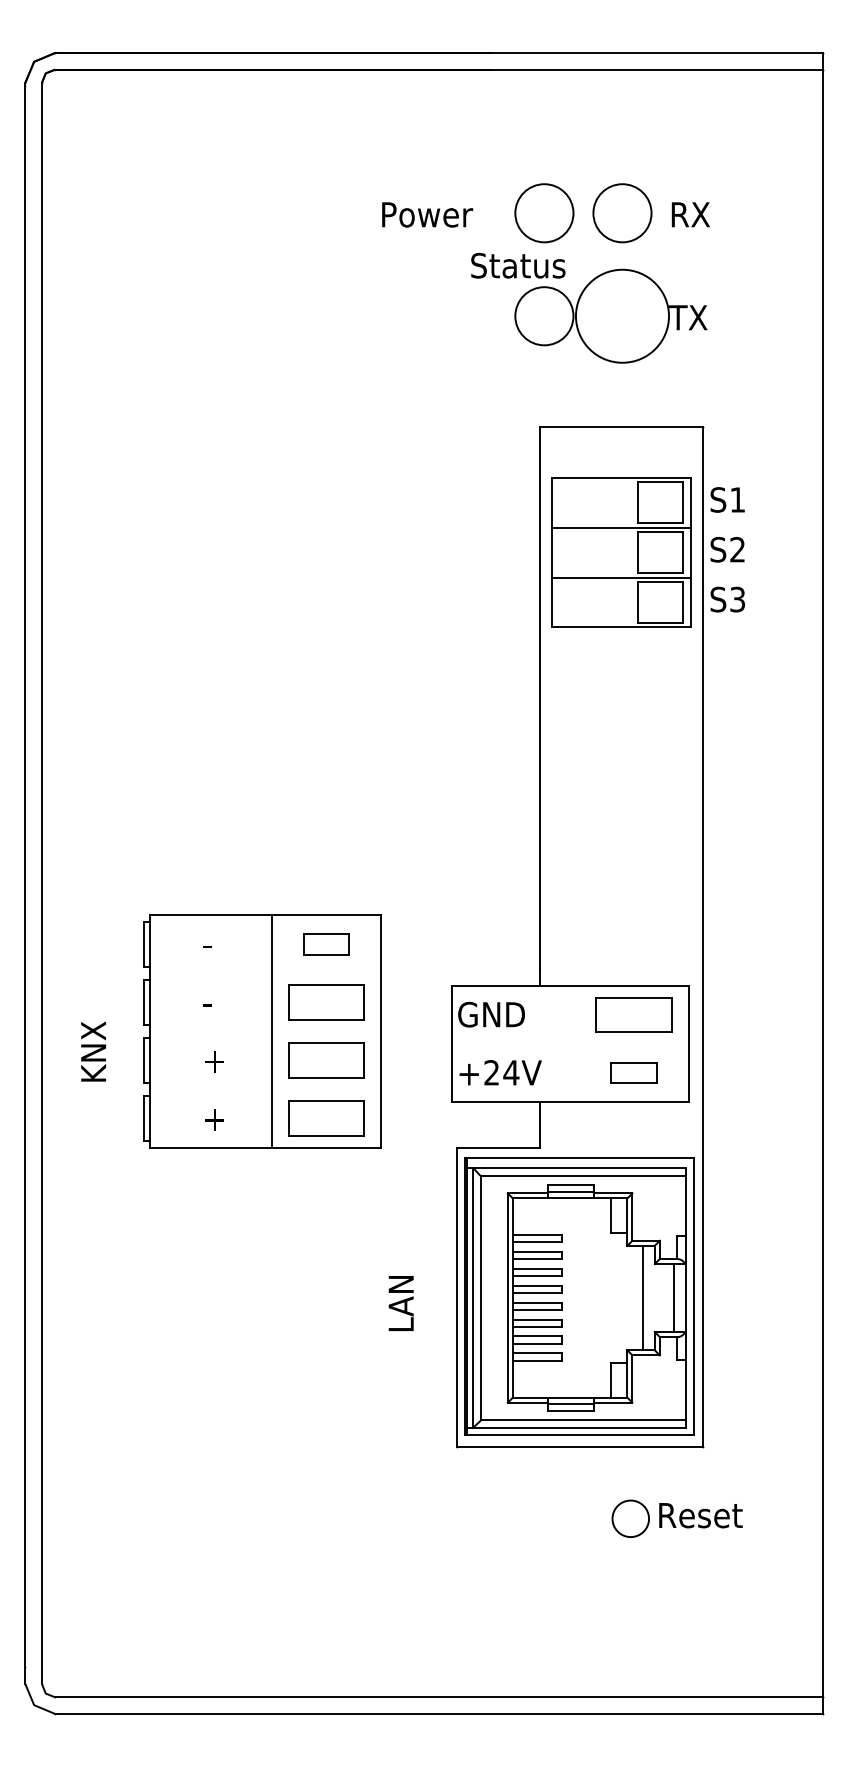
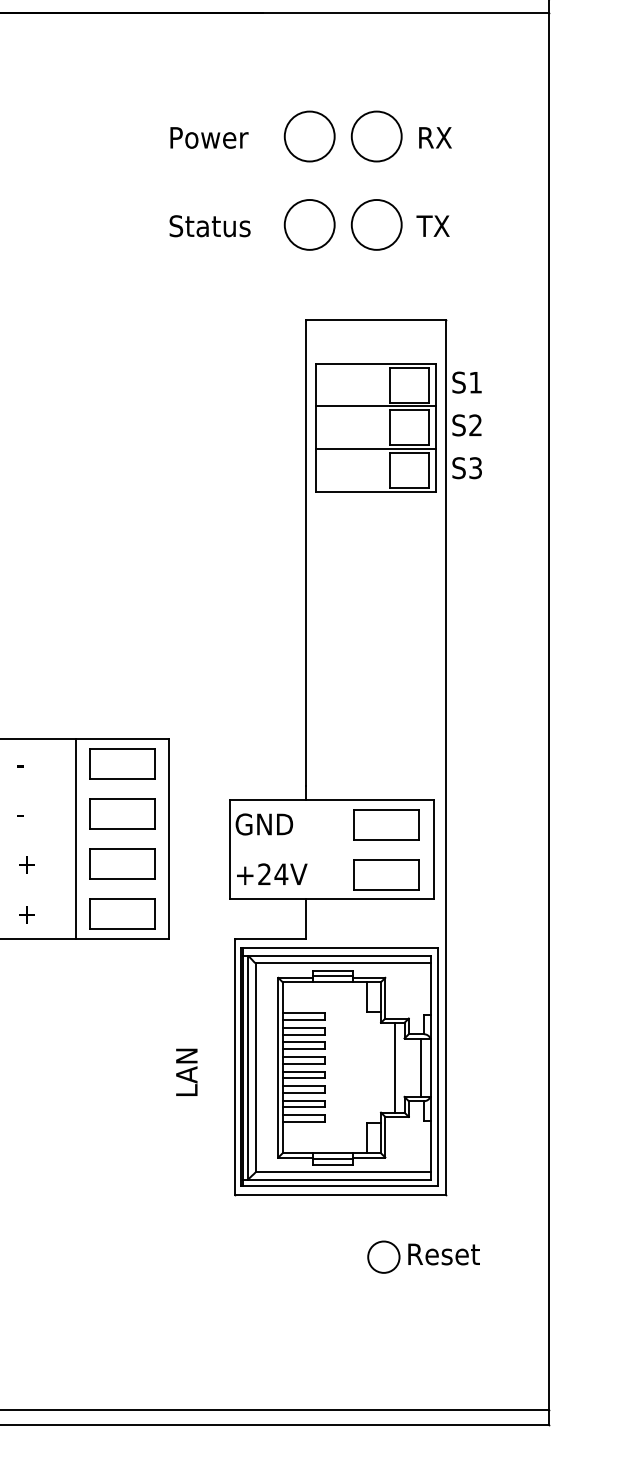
text: (518, 265) -> (210, 226), moved
circle: (622, 316) -> (376, 225), size x0.62
part: (326, 944) -> (122, 764), size x1.67
part: (633, 1072) -> (386, 874), size x1.67

